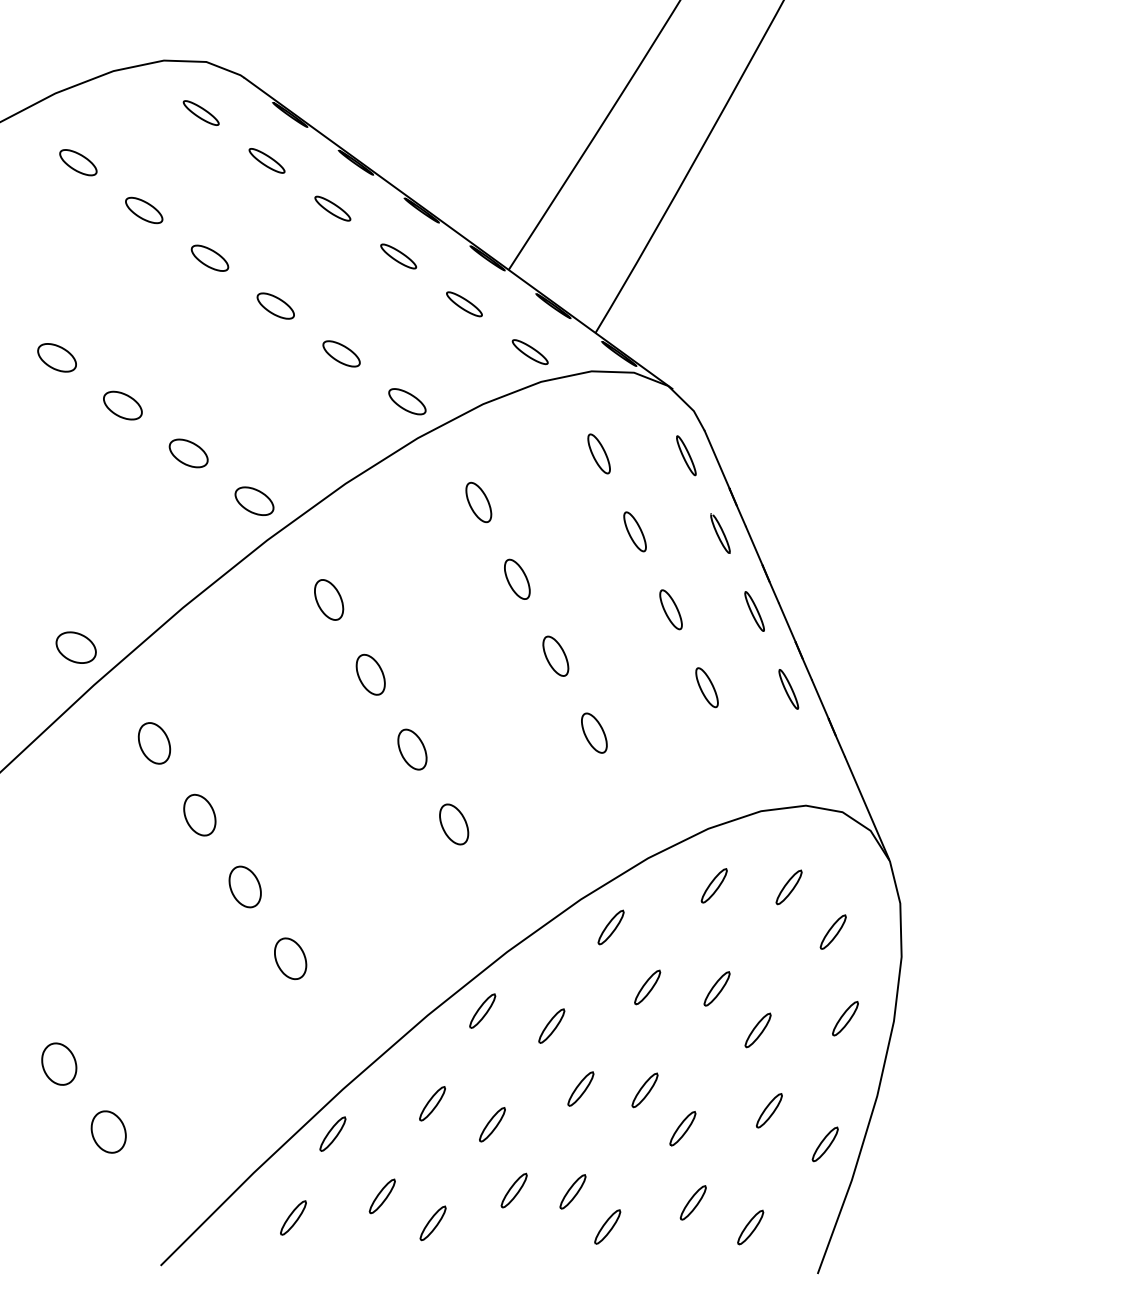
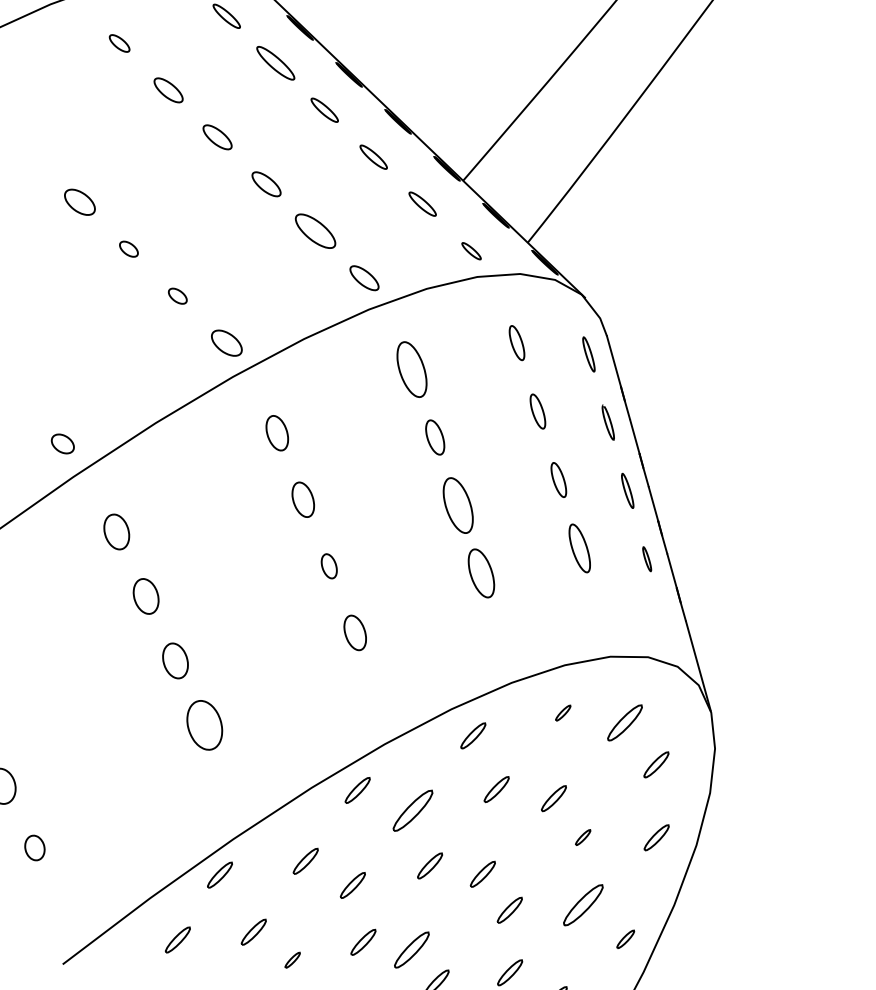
part: (266, 160) -> (275, 62), size x1.4
part: (78, 162) -> (119, 43), size x0.7
part: (529, 352) -> (470, 251), size x0.7
part: (341, 353) -> (315, 230), size x1.4
part: (122, 405) -> (128, 249), size x0.6
part: (188, 453) -> (177, 296), size x0.6
part: (478, 502) -> (411, 369), size x1.6
part: (75, 647) -> (62, 443), size x0.7
part: (555, 655) -> (458, 504), size x1.6
part: (706, 687) -> (579, 548), size x1.4
part: (788, 689) -> (646, 559), size x0.7
part: (594, 732) -> (481, 572), size x1.4
part: (412, 749) -> (329, 566), size x0.7
part: (713, 885) -> (562, 712), size x0.6
part: (788, 887) -> (624, 722), size x1.4
part: (290, 958) -> (204, 725), size x1.4
part: (551, 1025) -> (412, 810), size x1.6
part: (757, 1030) -> (582, 837), size x0.6
part: (769, 1110) -> (583, 905), size x1.6
part: (108, 1131) -> (34, 847), size x0.7
part: (824, 1144) -> (625, 939), size x0.7
part: (572, 1191) -> (411, 949), size x1.4
part: (432, 1223) -> (292, 960), size x0.6

